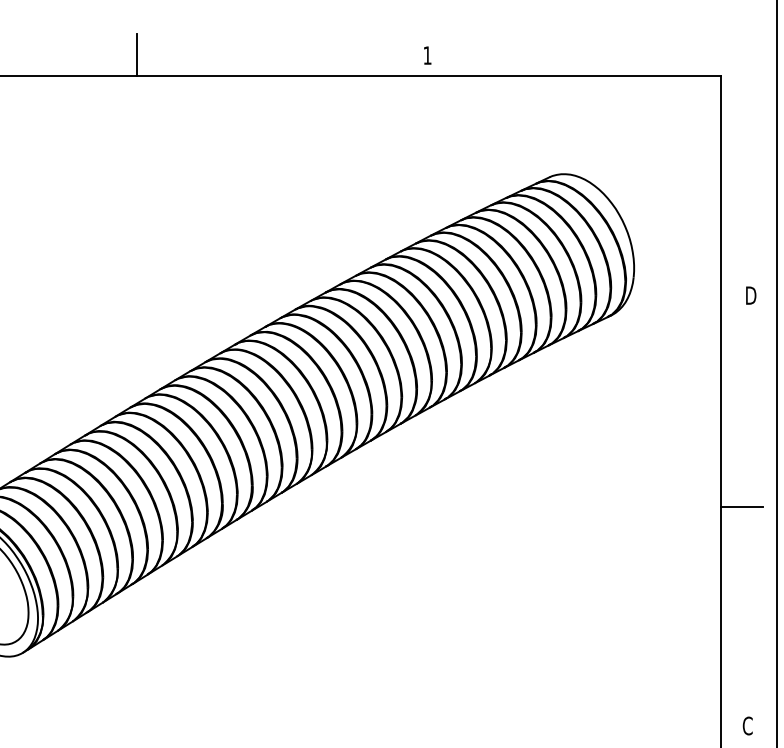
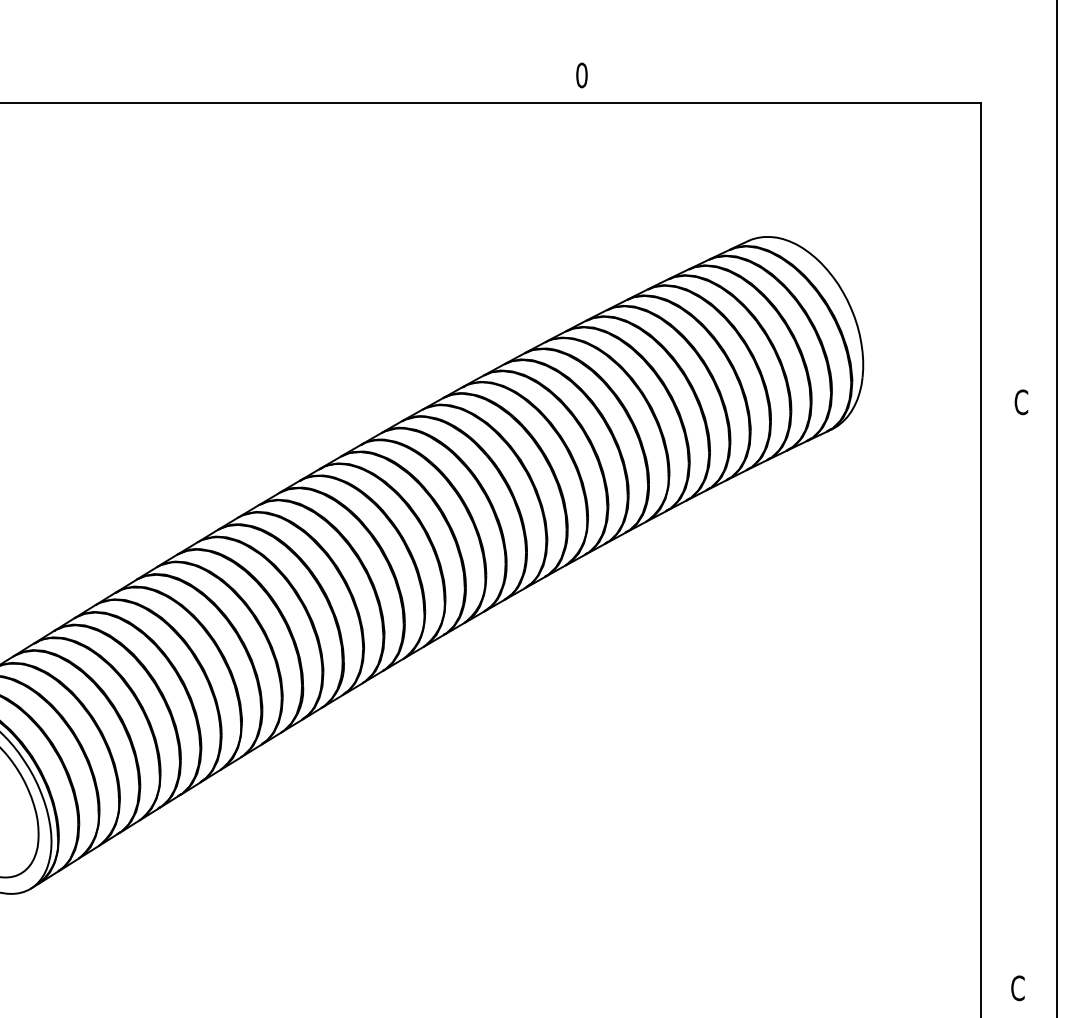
line: (136, 54) -> (185, 73), removed
text: (427, 55) -> (581, 75), 1 -> 0
text: (750, 295) -> (1021, 402), D -> C
line: (741, 506) -> (1009, 689), removed

